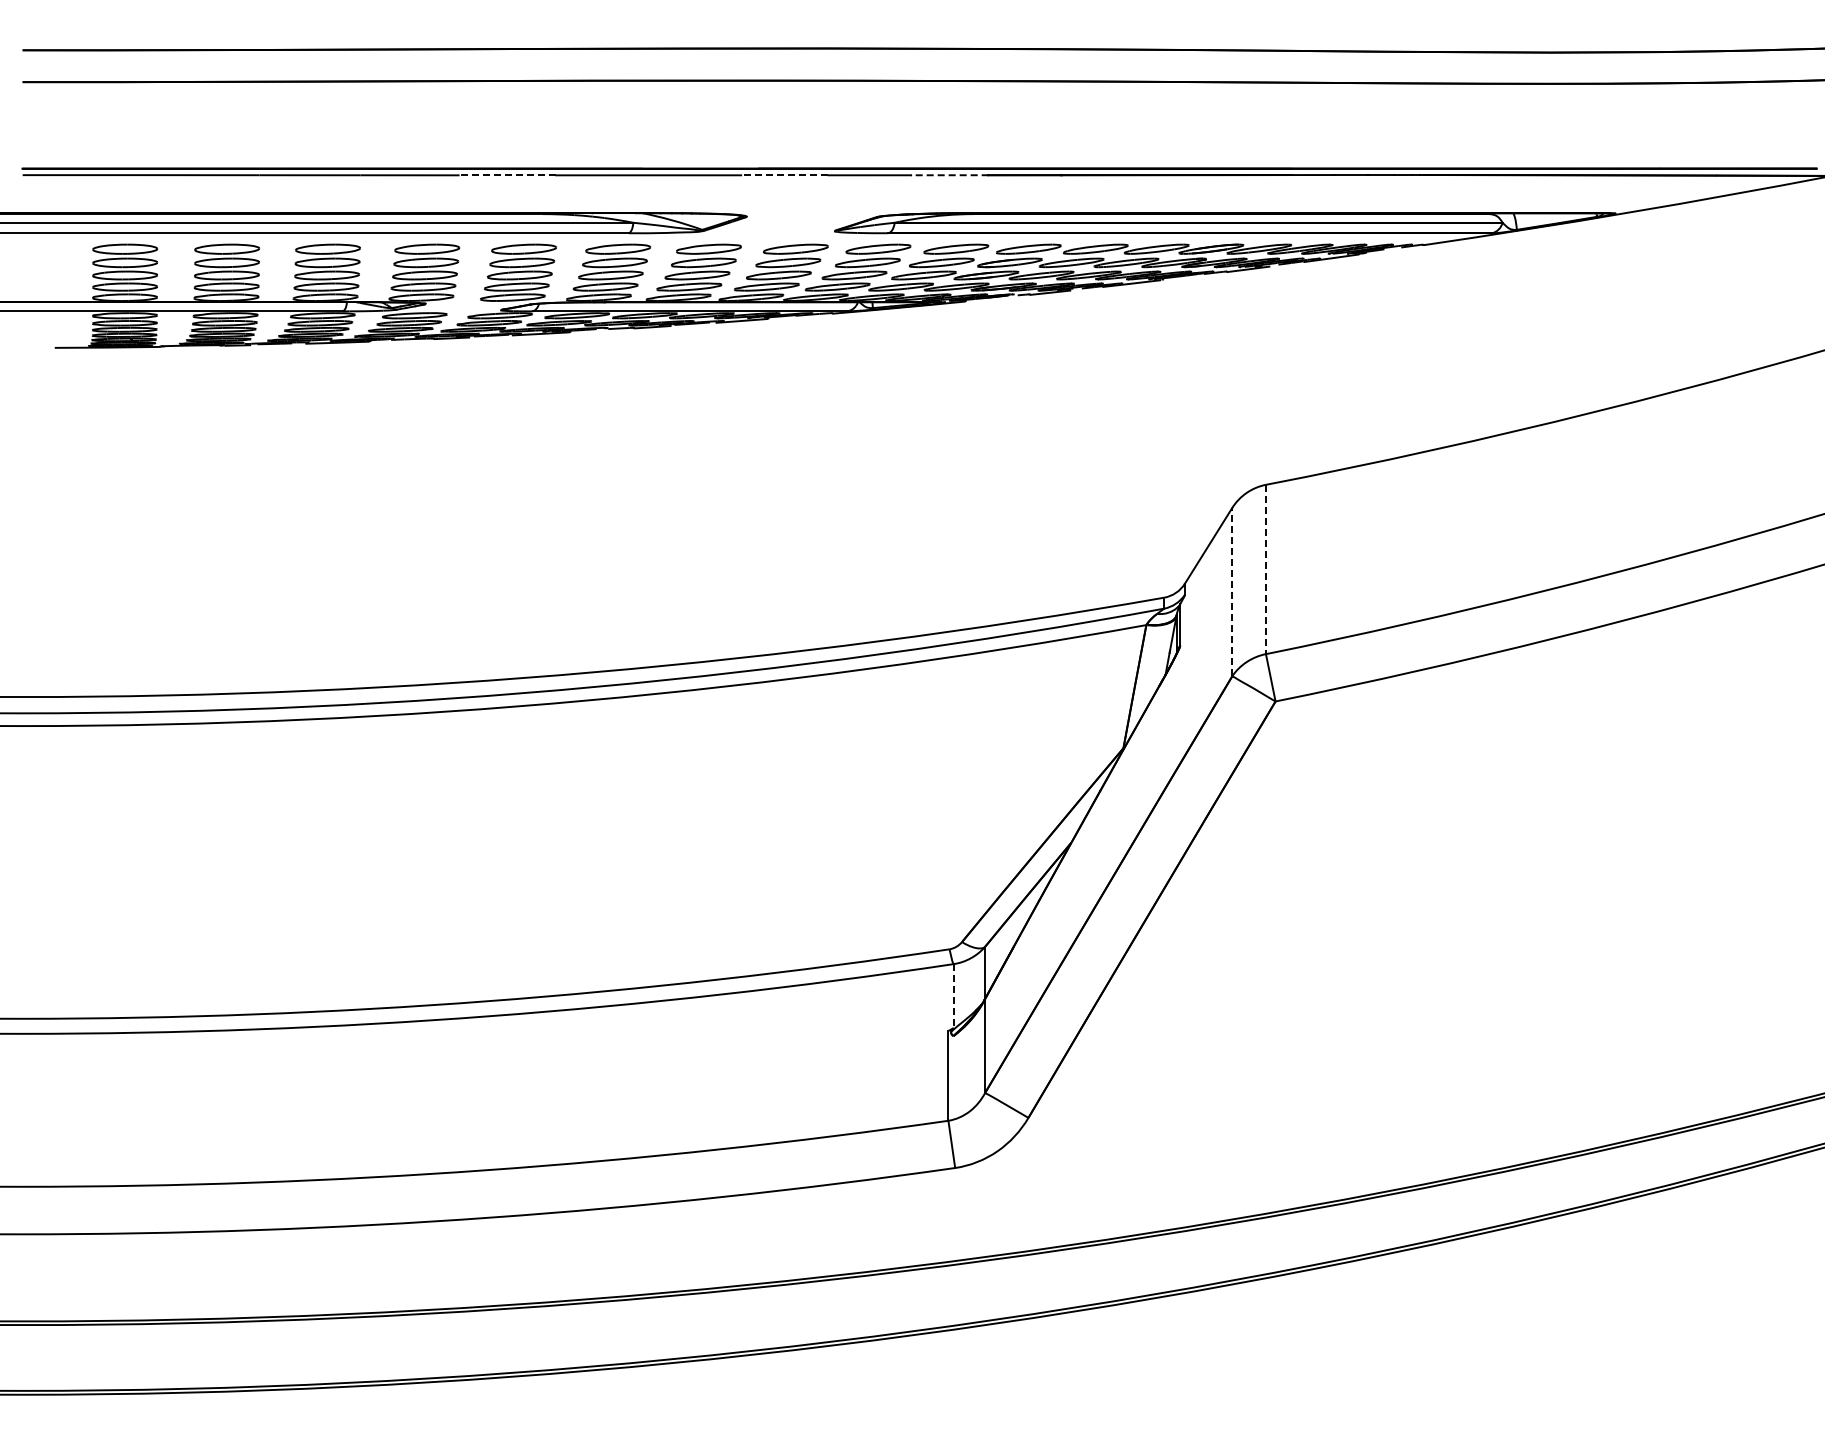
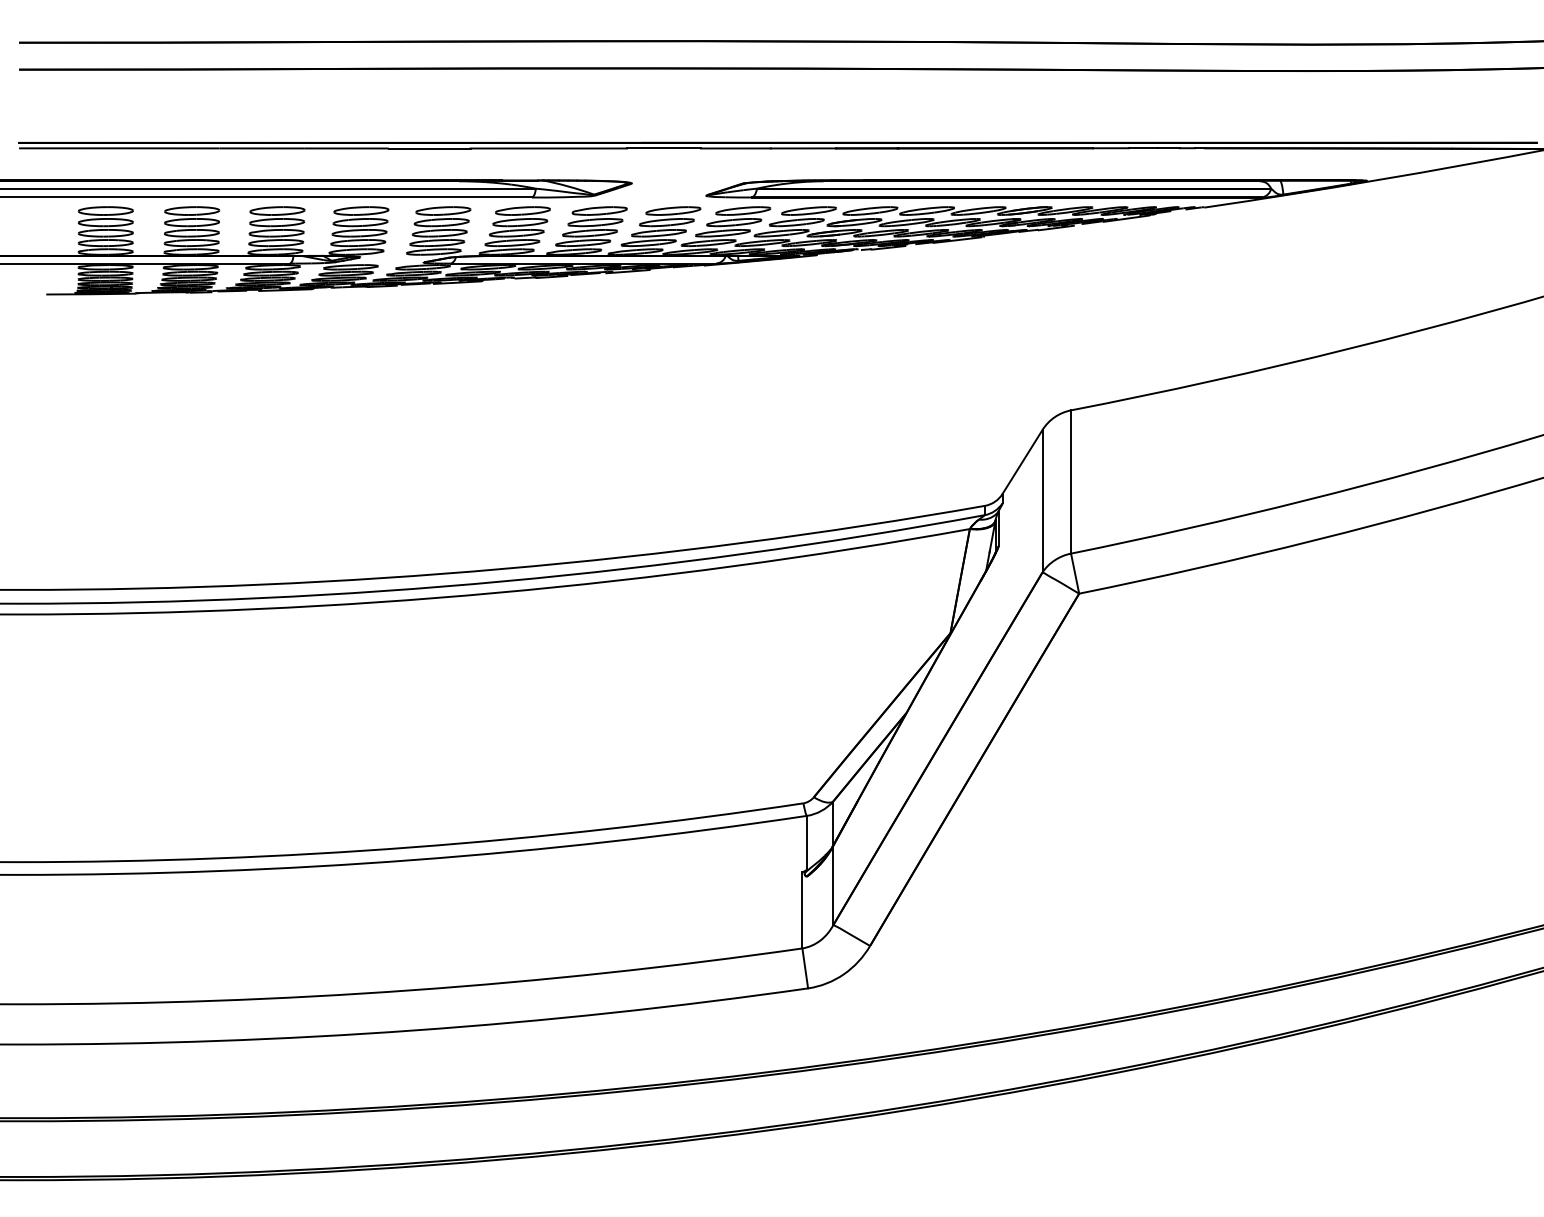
line: (507, 175) -> (429, 148), dashed -> solid
line: (784, 175) -> (663, 148), dashed -> solid
line: (949, 175) -> (803, 148), dashed -> solid
line: (1265, 569) -> (1070, 482), dashed -> solid
line: (1232, 591) -> (1042, 500), dashed -> solid
line: (953, 996) -> (806, 843), dashed -> solid

